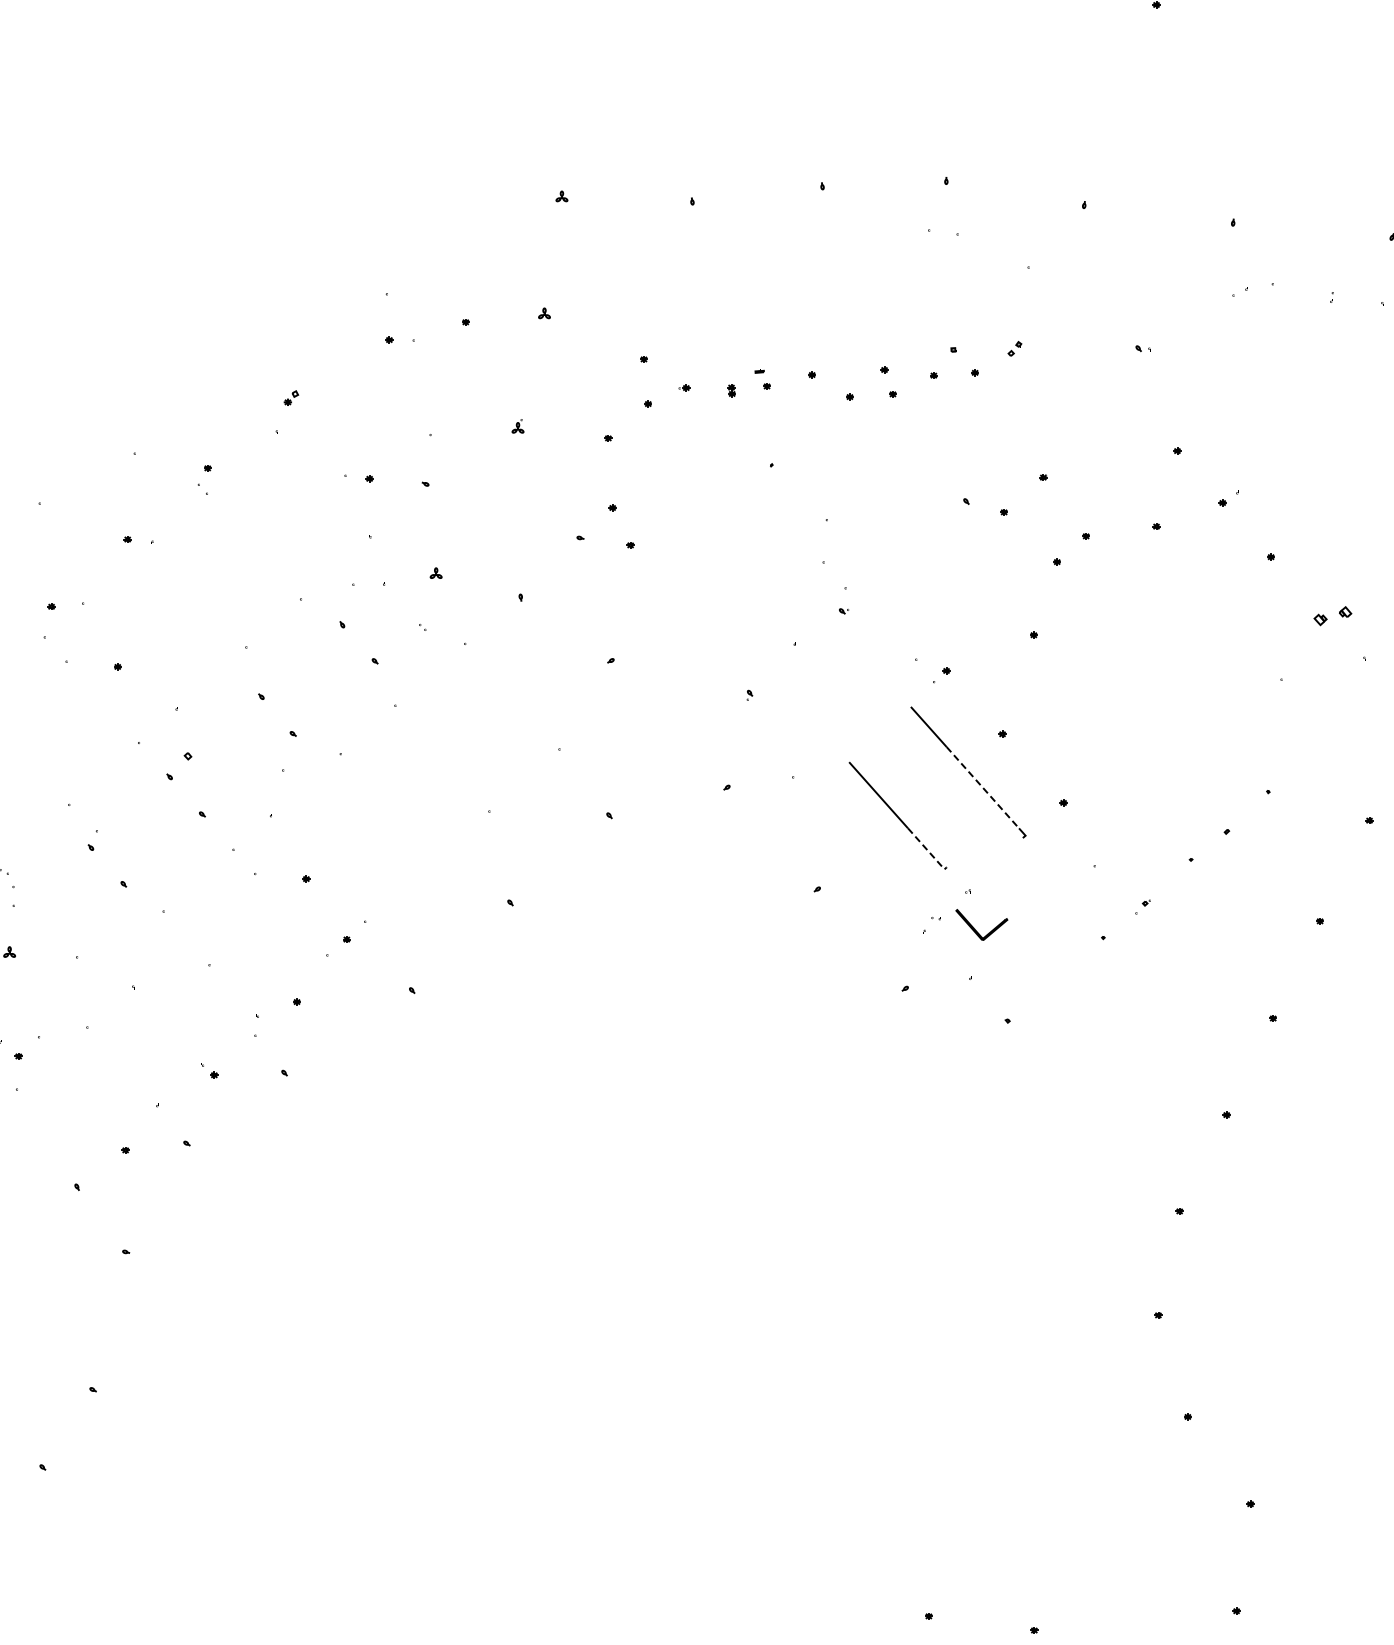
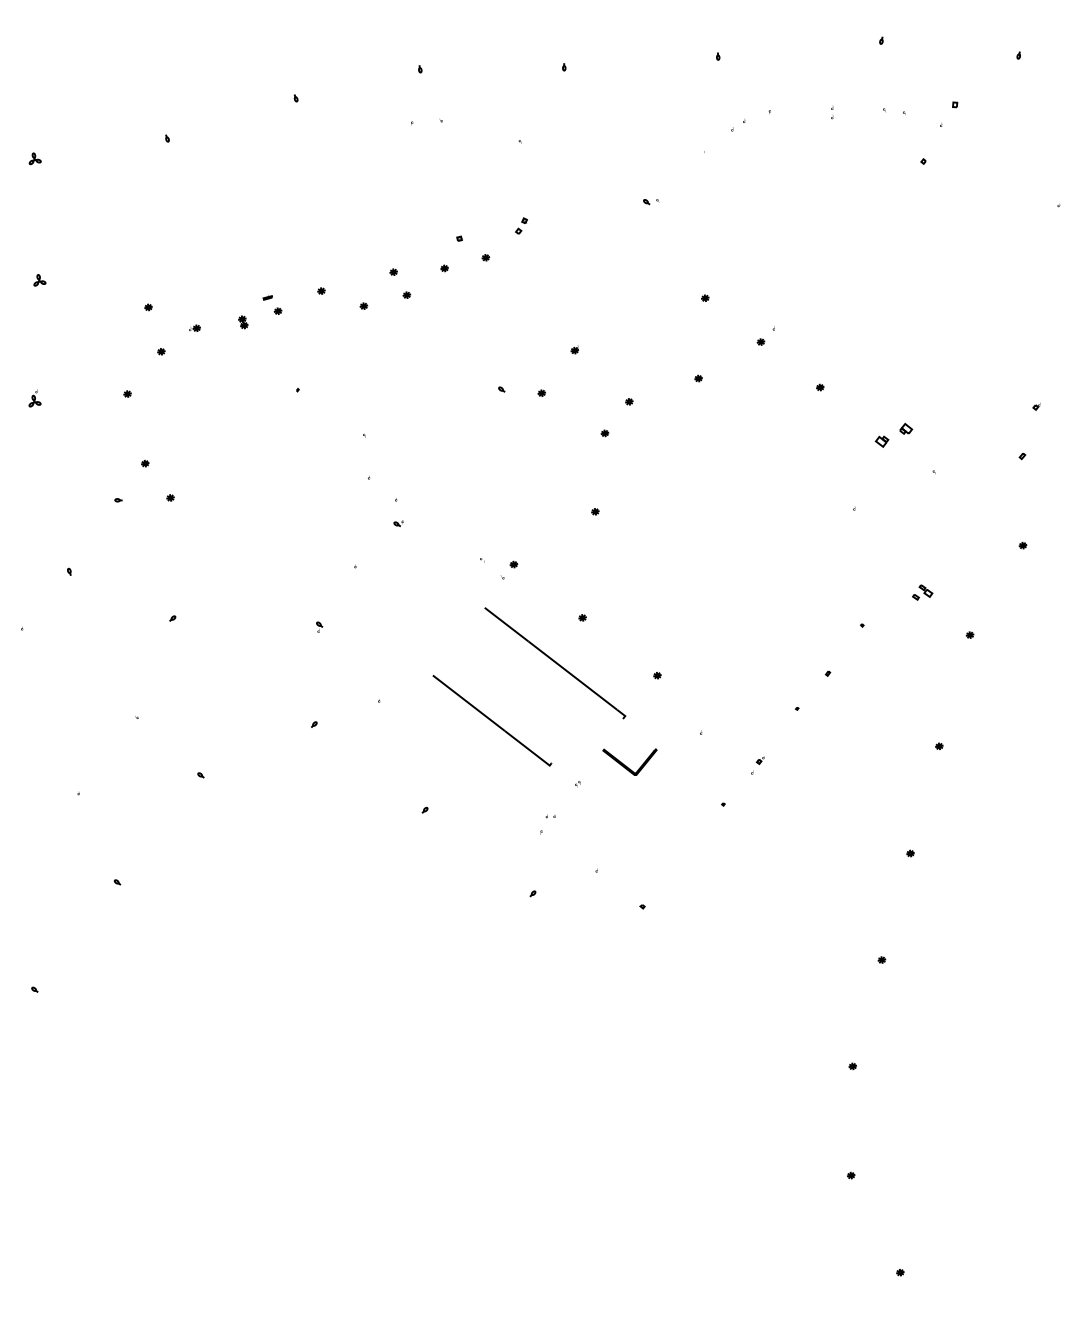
part: (1330, 770) -> (921, 591), added
line: (983, 788) -> (573, 676), dashed -> solid
line: (927, 850) -> (528, 749), dashed -> solid
part: (974, 927) -> (624, 764), moved

